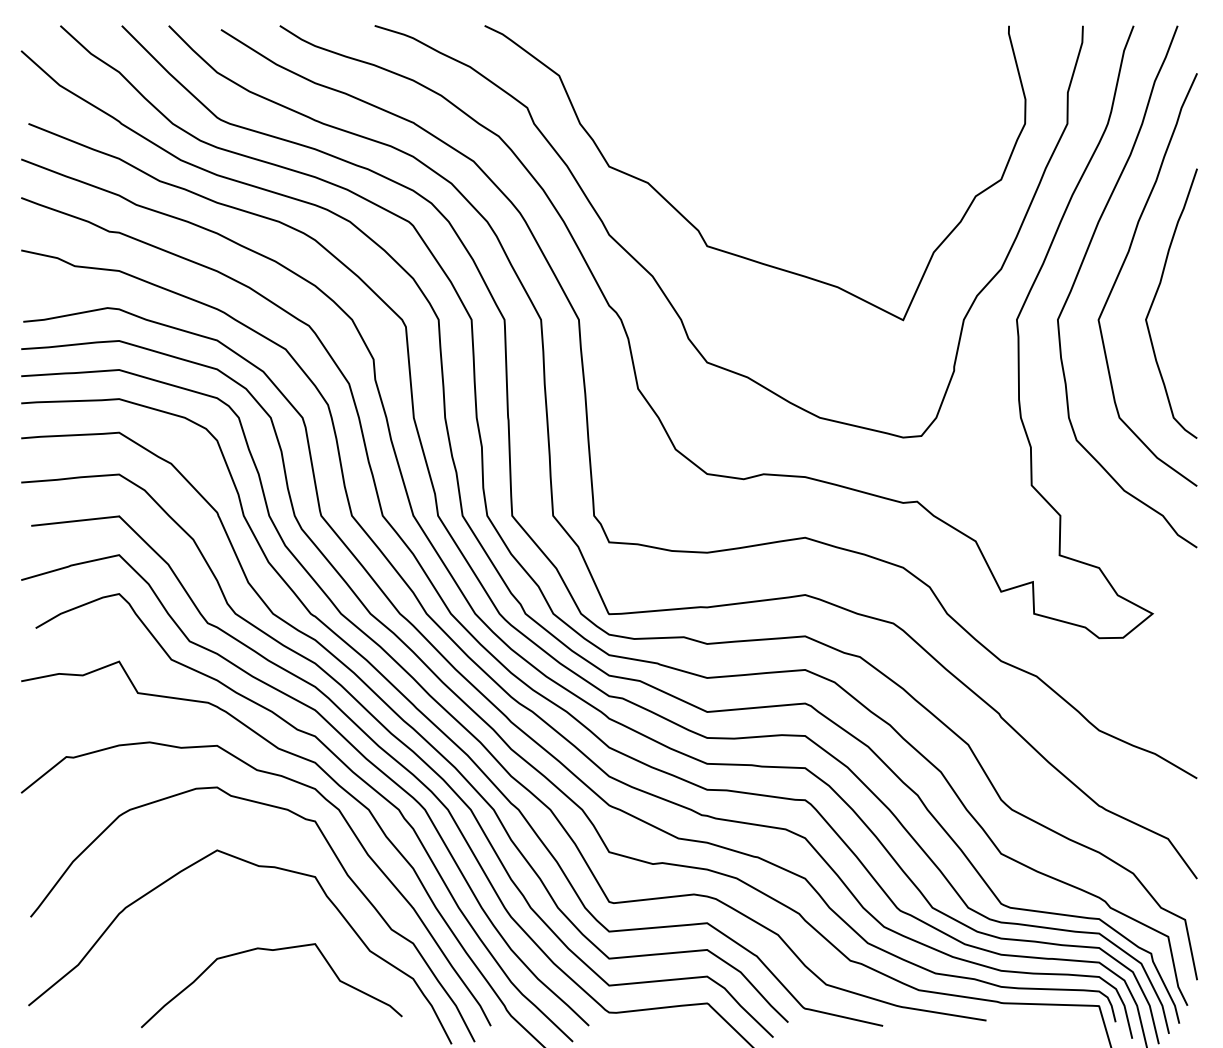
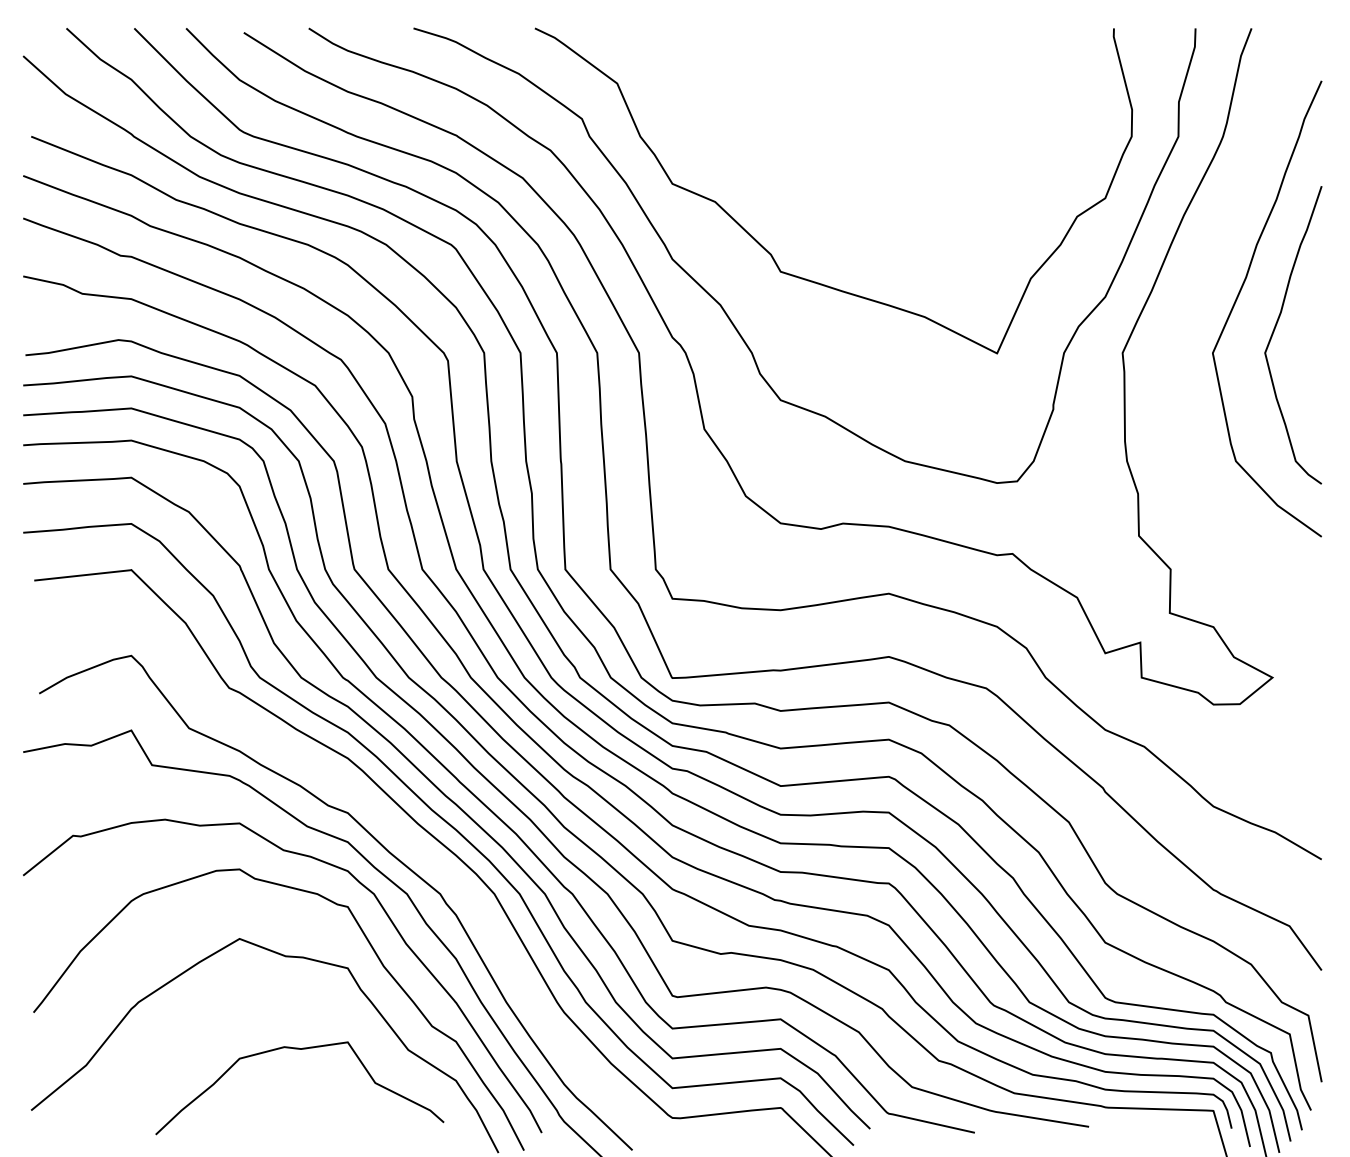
curve: (1080, 270) -> (1192, 298), removed
curve: (350, 745) -> (386, 823), removed

